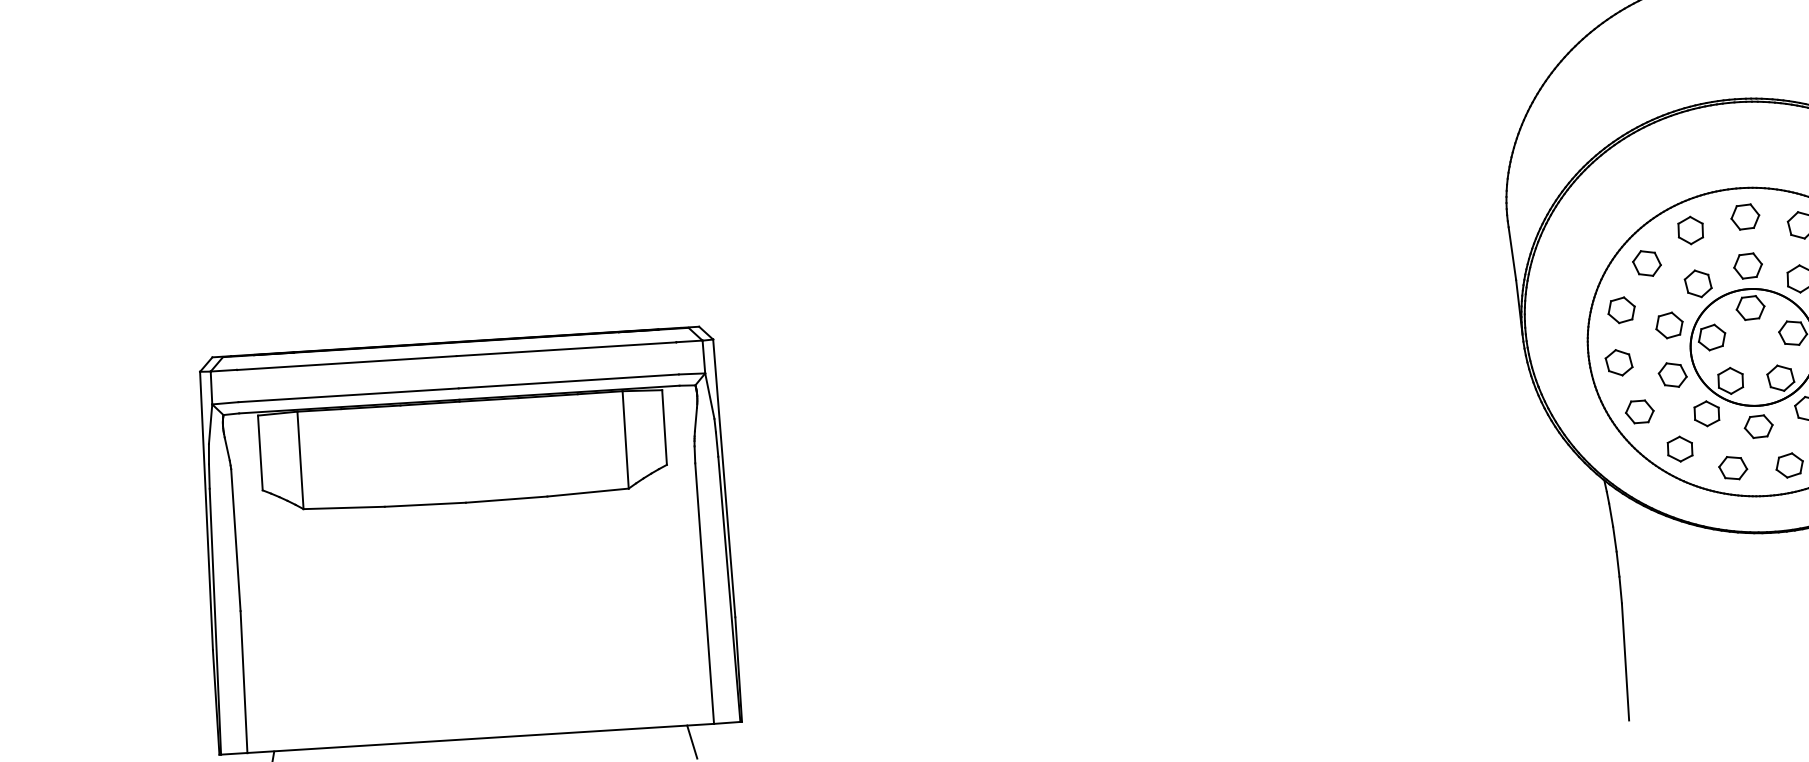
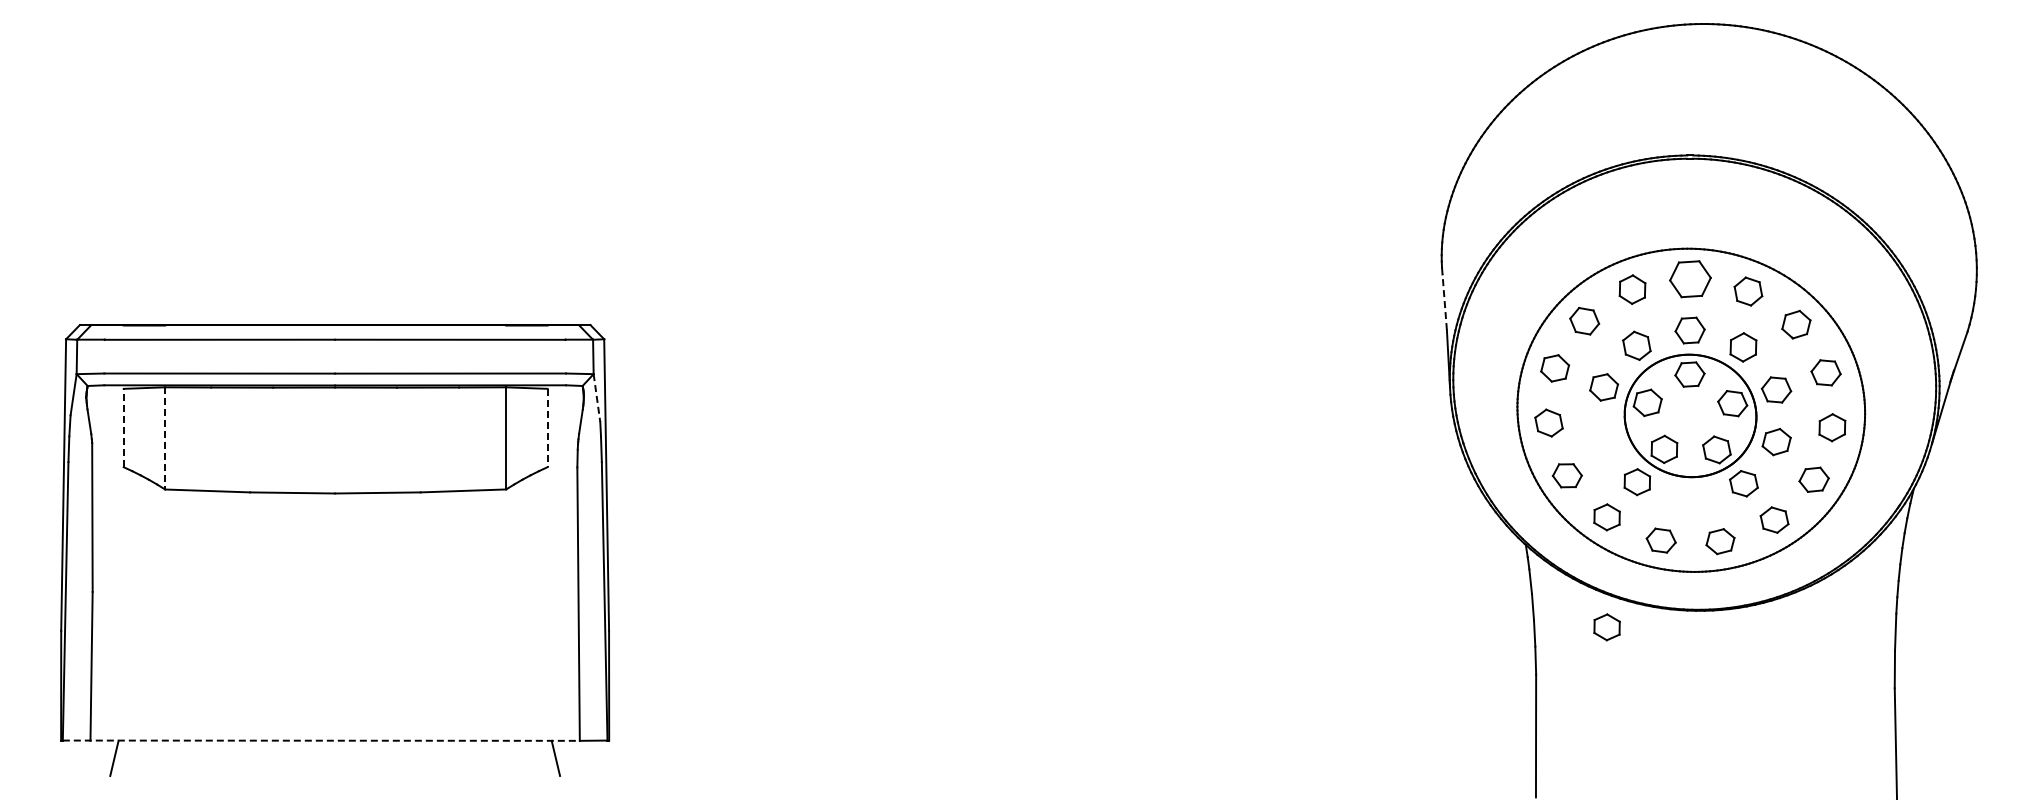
part: (1745, 216) -> (1690, 278), size x1.4
line: (1512, 254) -> (1444, 302), solid -> dashed
part: (1672, 375) -> (1603, 439), removed
line: (710, 396) -> (597, 398), solid -> dashed
part: (1758, 426) -> (1690, 498), removed
line: (664, 428) -> (547, 428), solid -> dashed
line: (260, 452) -> (123, 427), solid -> dashed
line: (300, 460) -> (165, 438), solid -> dashed
part: (1686, 554) -> (1606, 627), added
line: (467, 739) -> (321, 740), solid -> dashed

